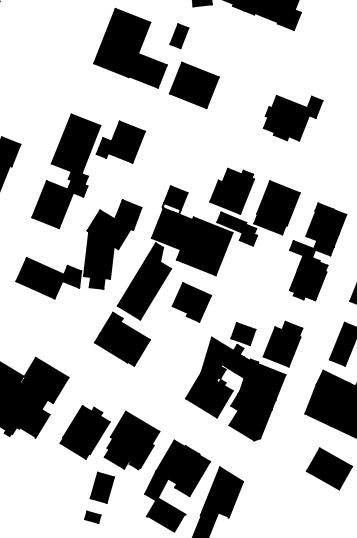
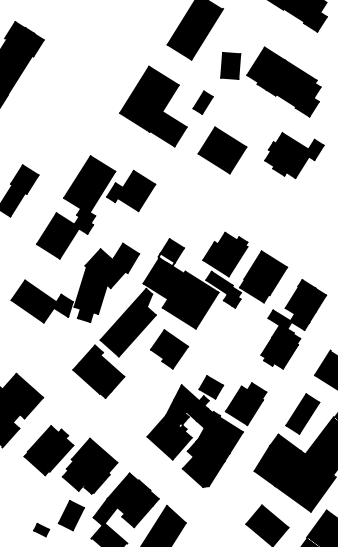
part: (194, 85) -> (222, 150), moved
part: (293, 117) -> (294, 155), moved
part: (101, 487) -> (70, 515), moved

